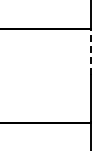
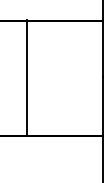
line: (91, 51) -> (103, 48), dashed -> solid
line: (28, 74) -> (26, 76), added

